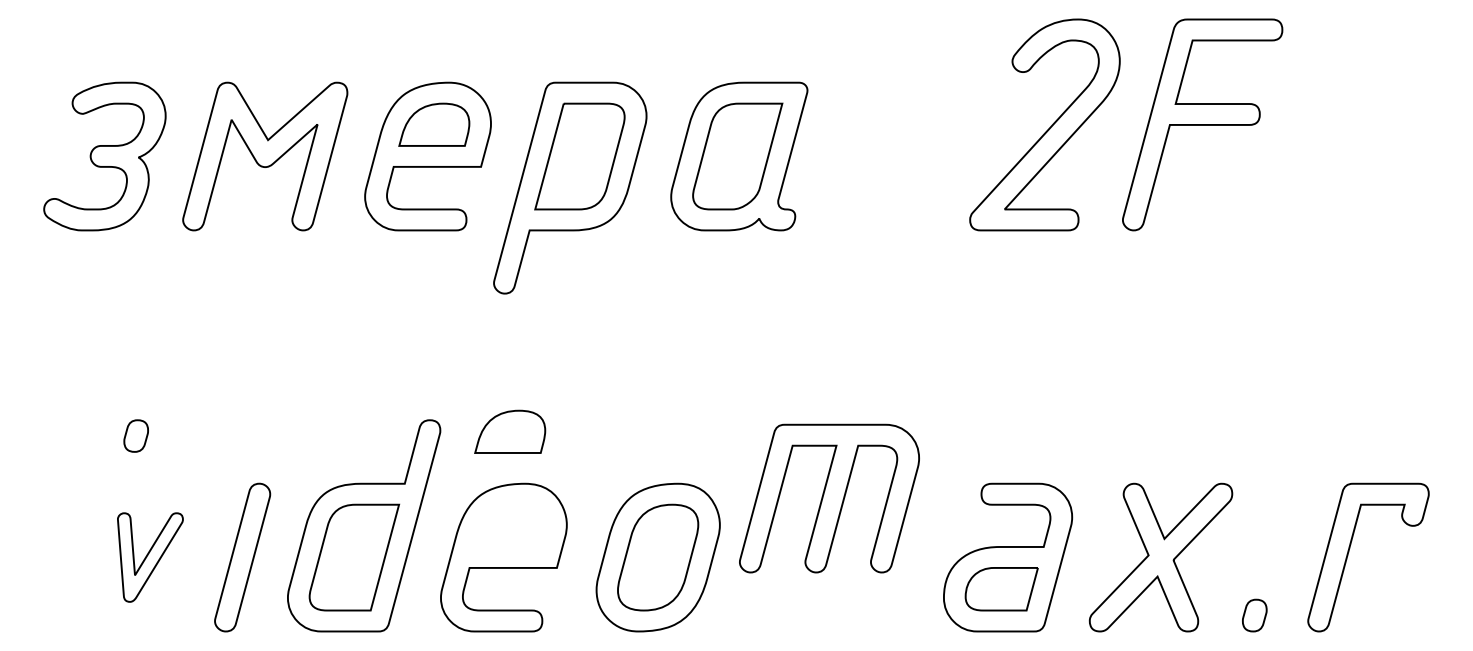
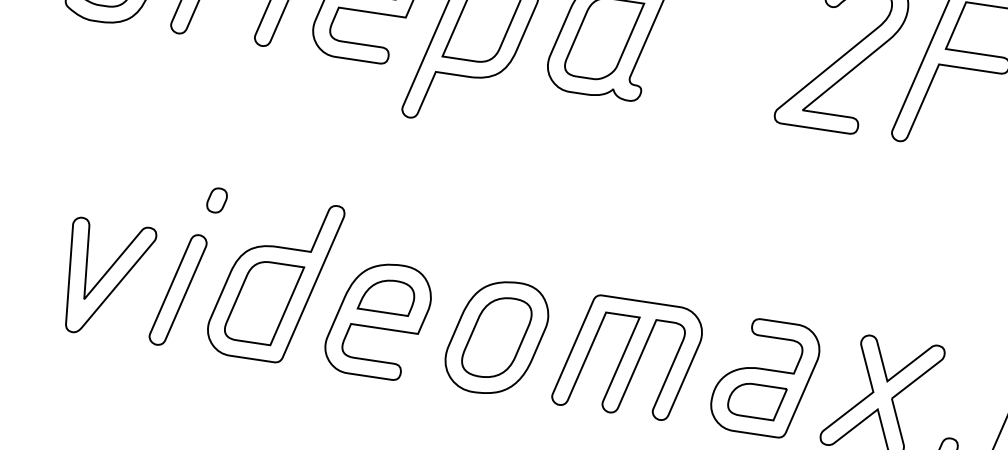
part: (510, 431) -> (387, 296), moved
part: (135, 435) -> (216, 199), moved
part: (829, 498) -> (628, 357), moved
part: (150, 557) -> (107, 279), size x1.67

